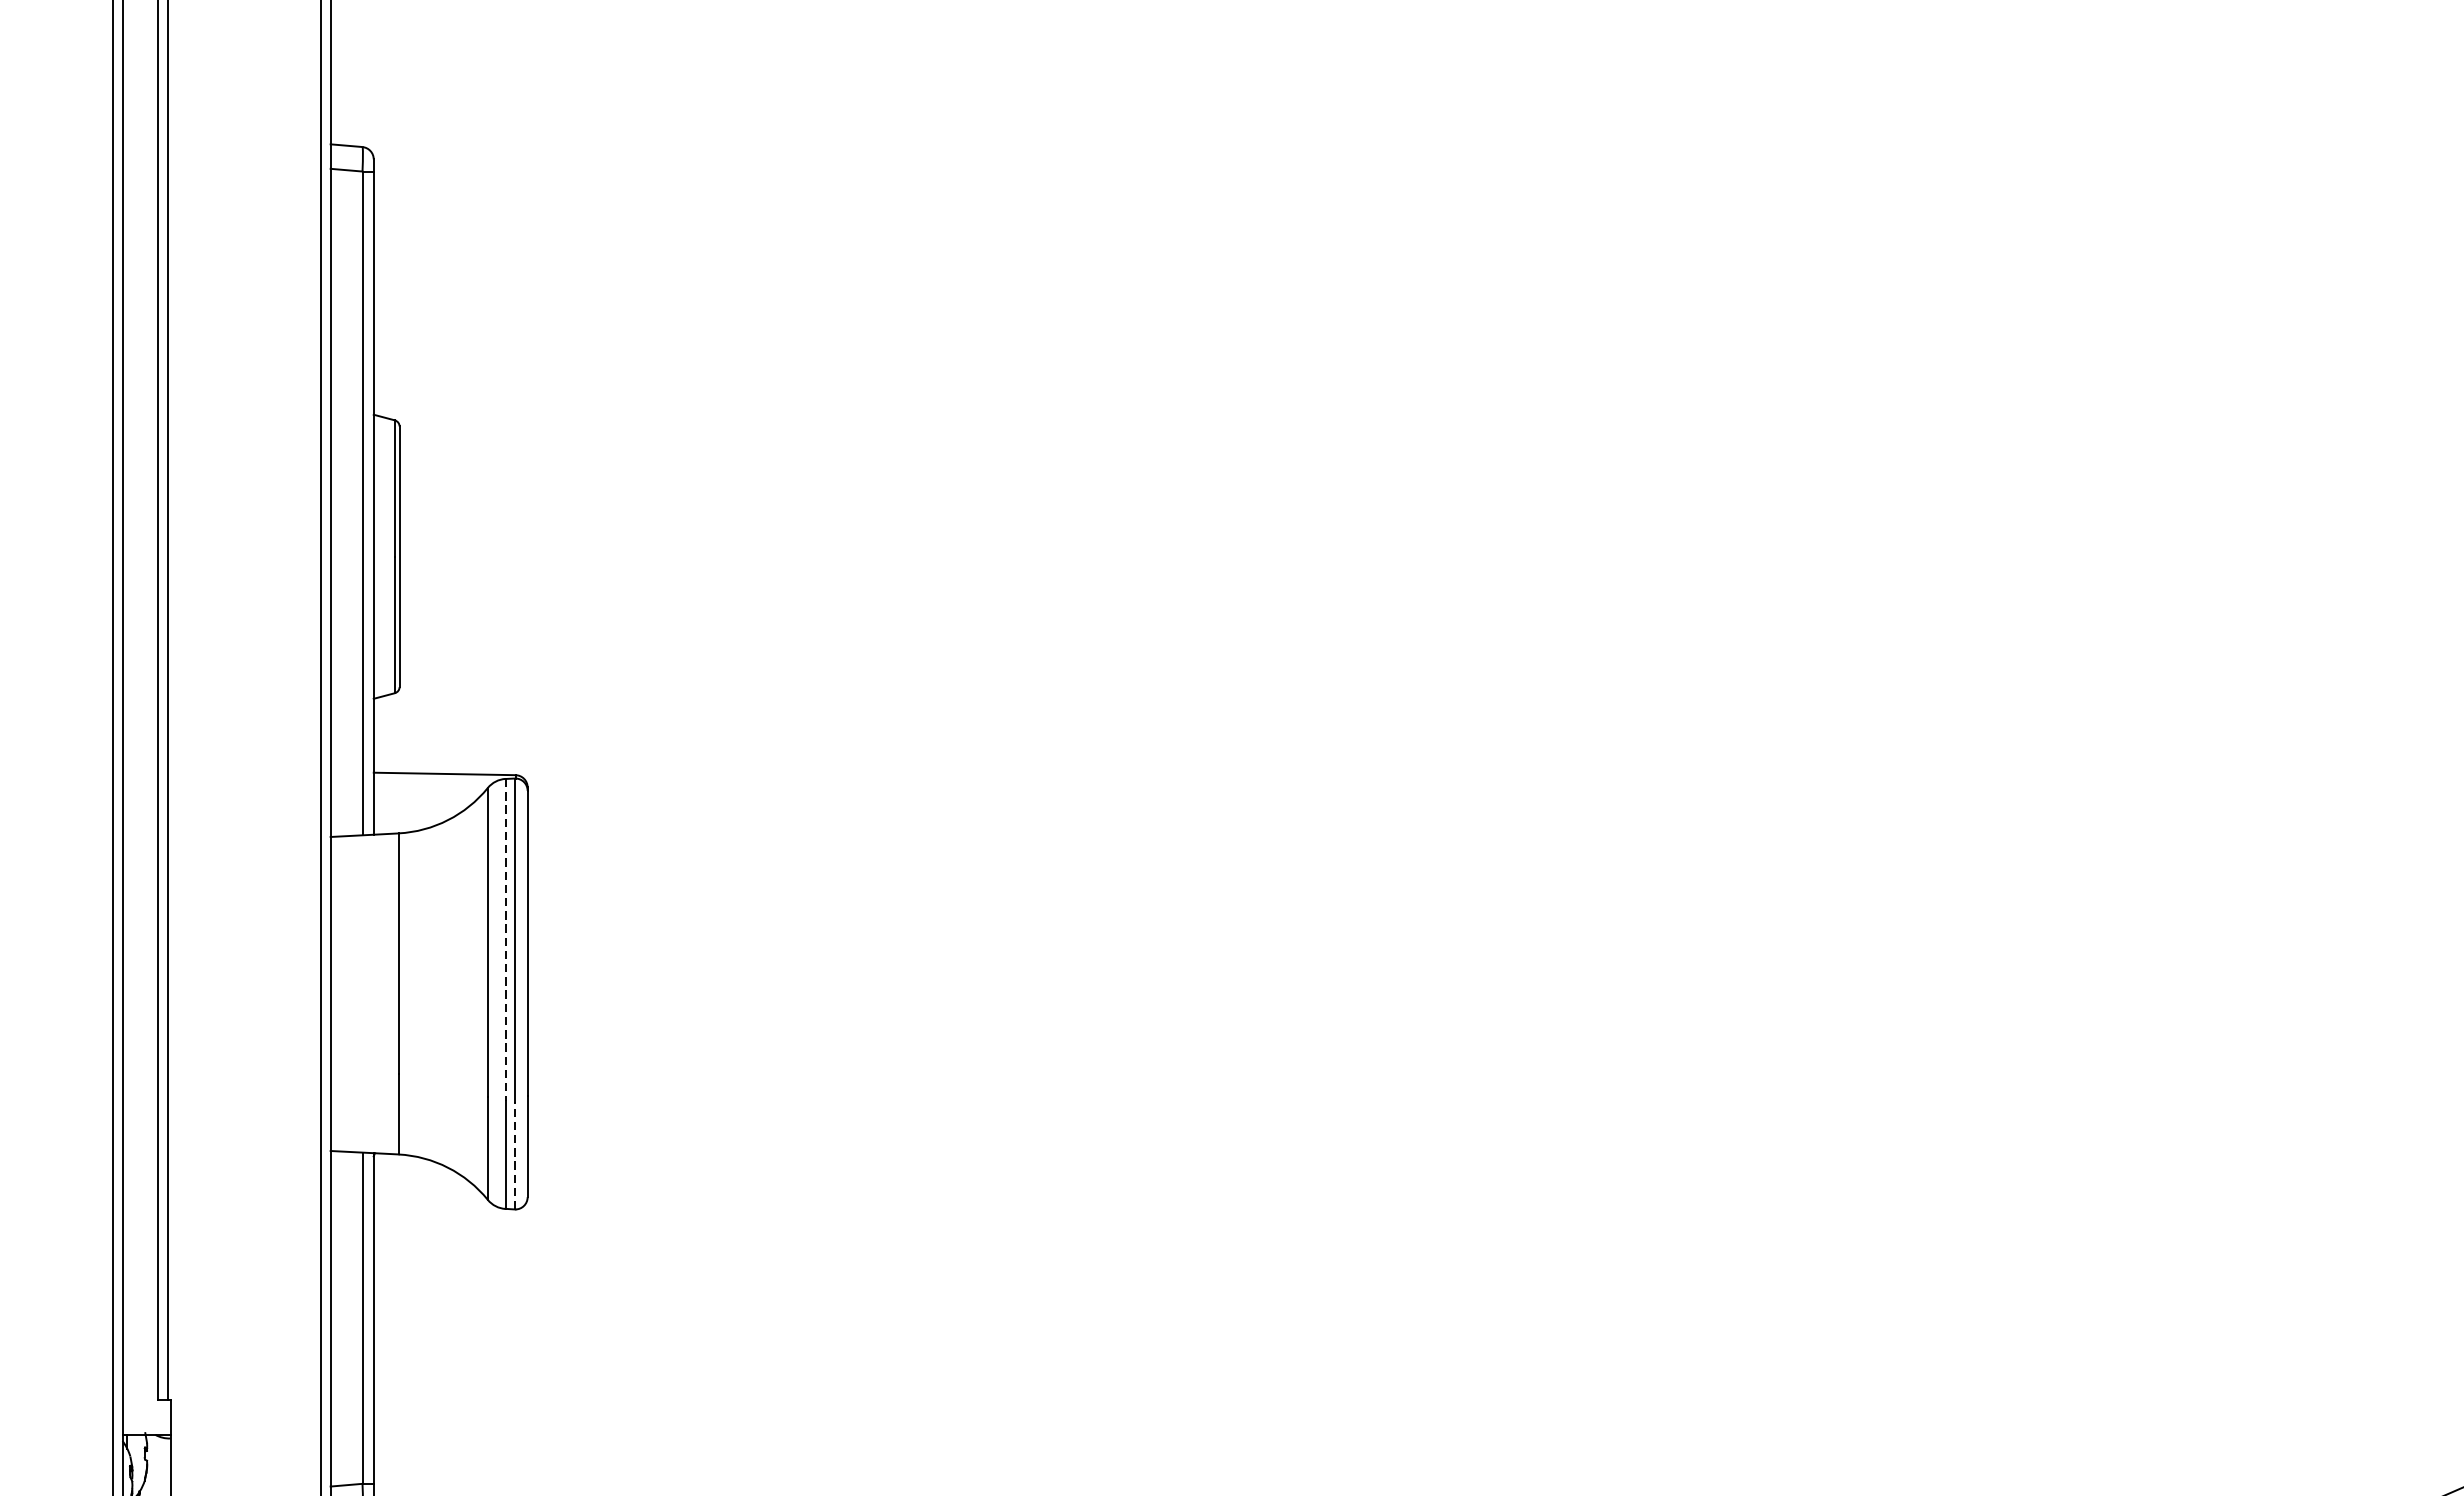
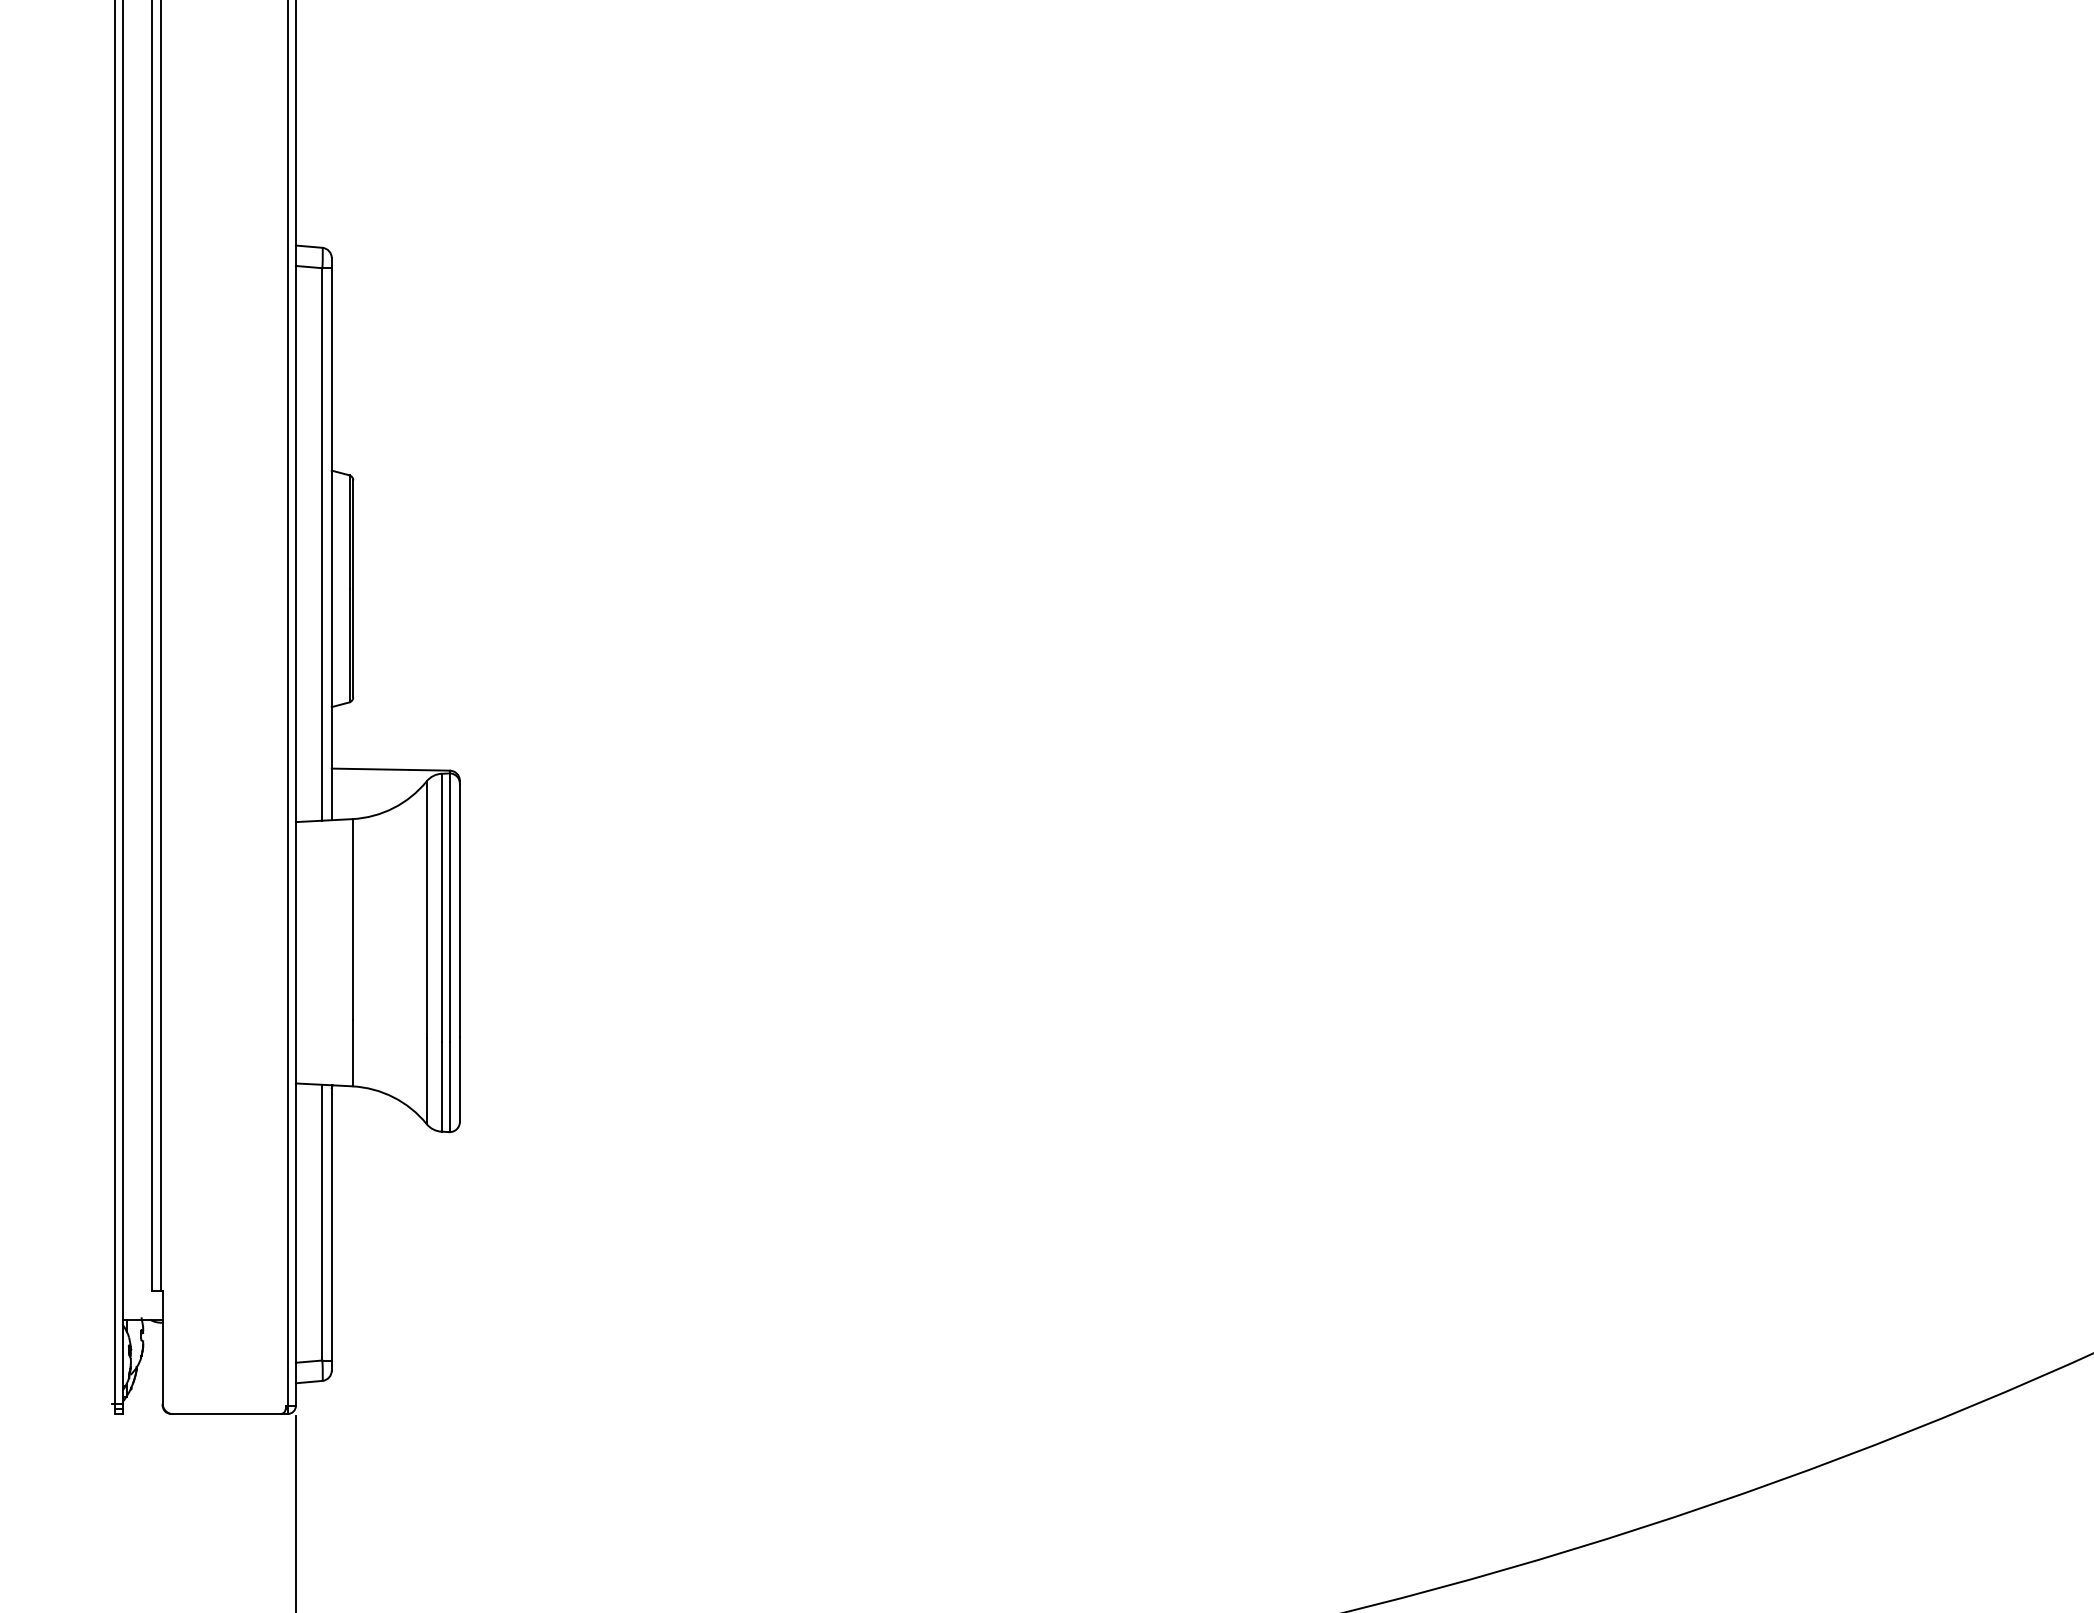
line: (505, 940) -> (441, 908), dashed -> solid
line: (515, 1155) -> (449, 1087), dashed -> solid

